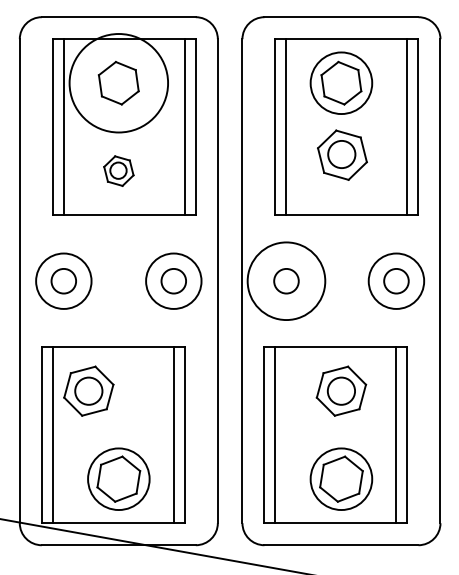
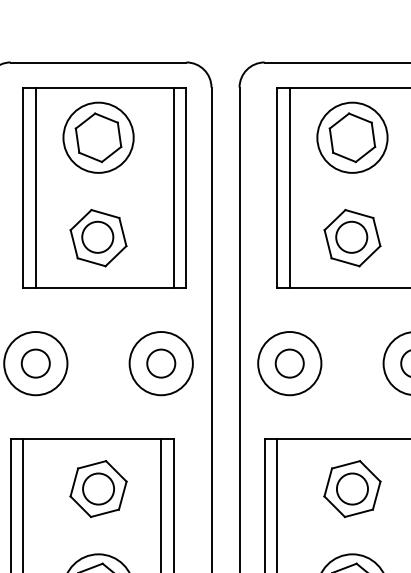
circle: (118, 83) -> (98, 138), size x0.62
part: (342, 154) -> (352, 237), moved
part: (118, 170) -> (98, 237), size x1.67
circle: (286, 280) -> (289, 362), size x0.71
part: (88, 390) -> (98, 488), moved

